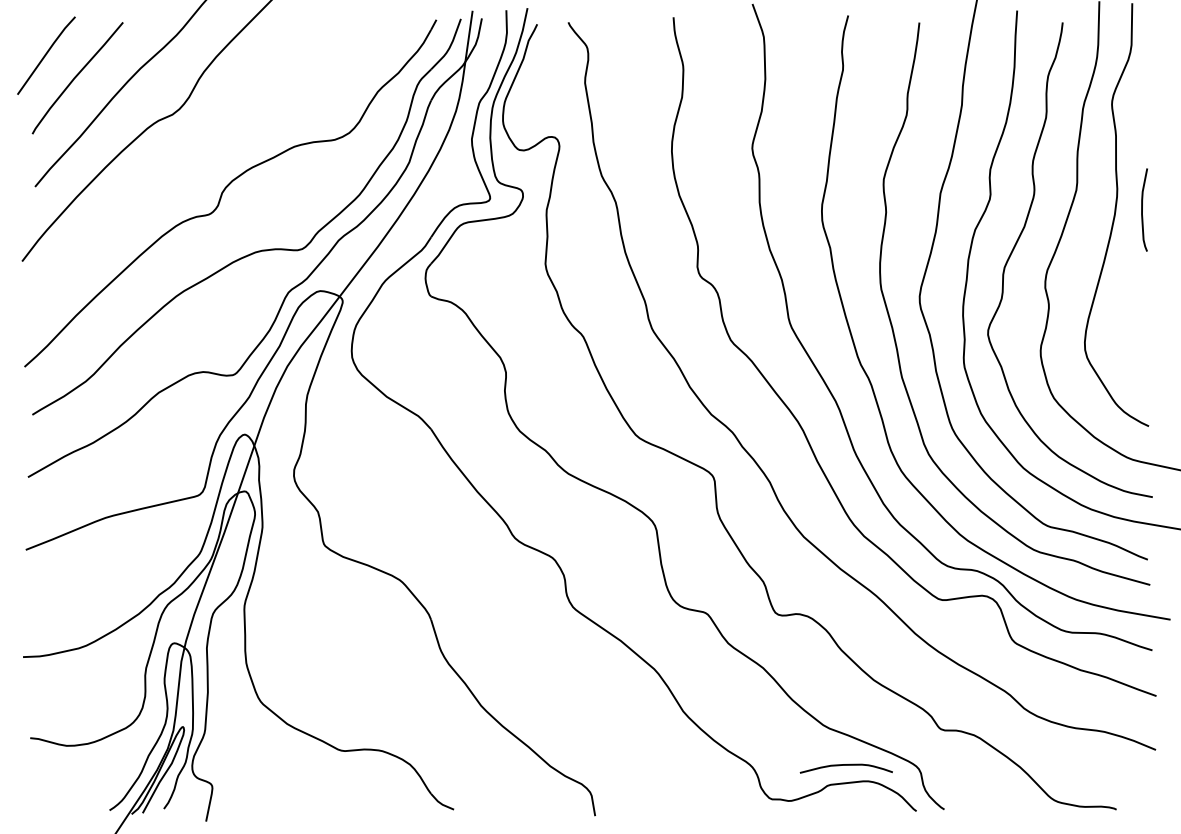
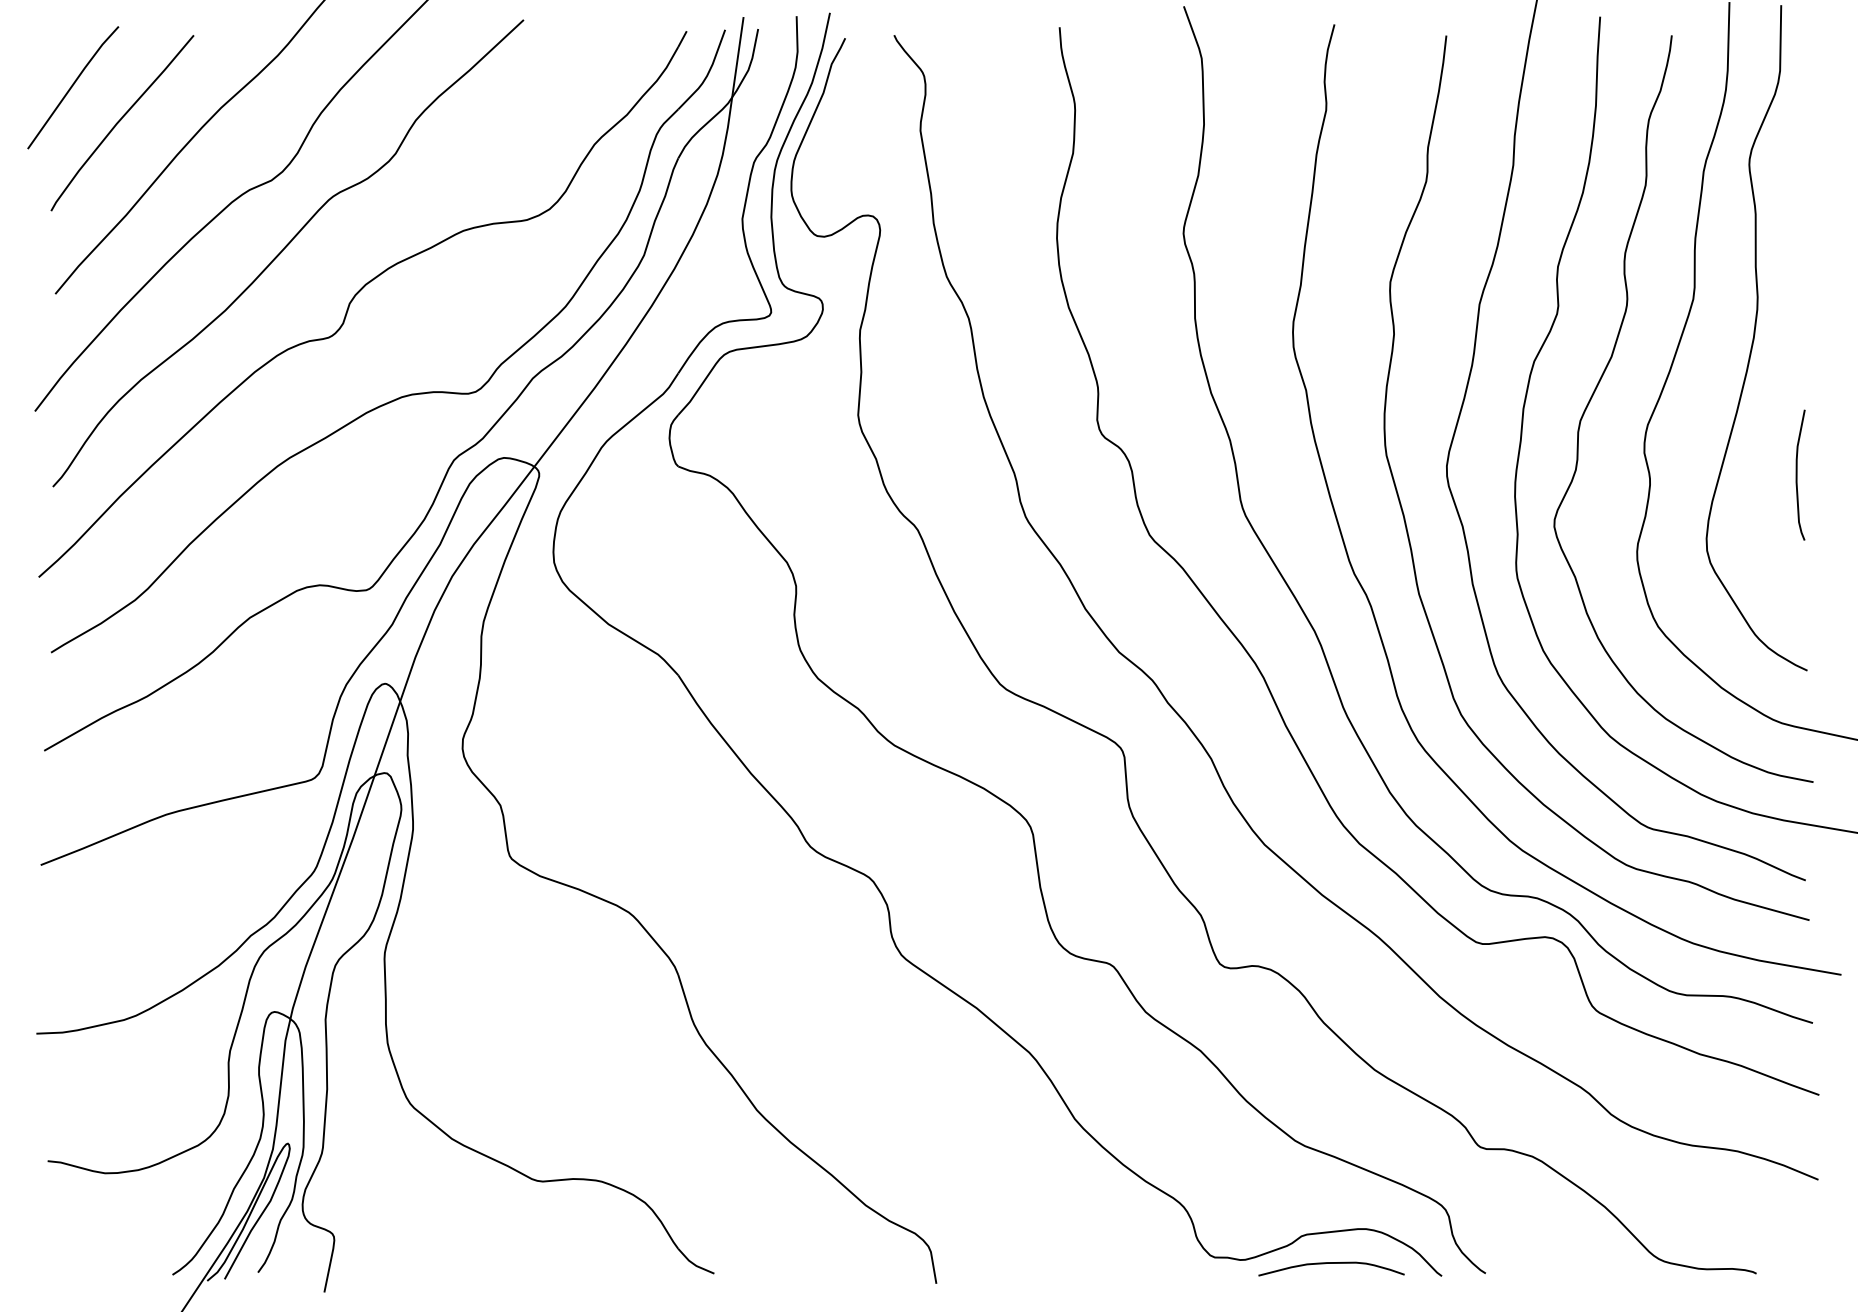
curve: (181, 158) -> (285, 249), added
curve: (1142, 209) -> (1797, 474), moved
curve: (845, 765) -> (1330, 1263), moved

